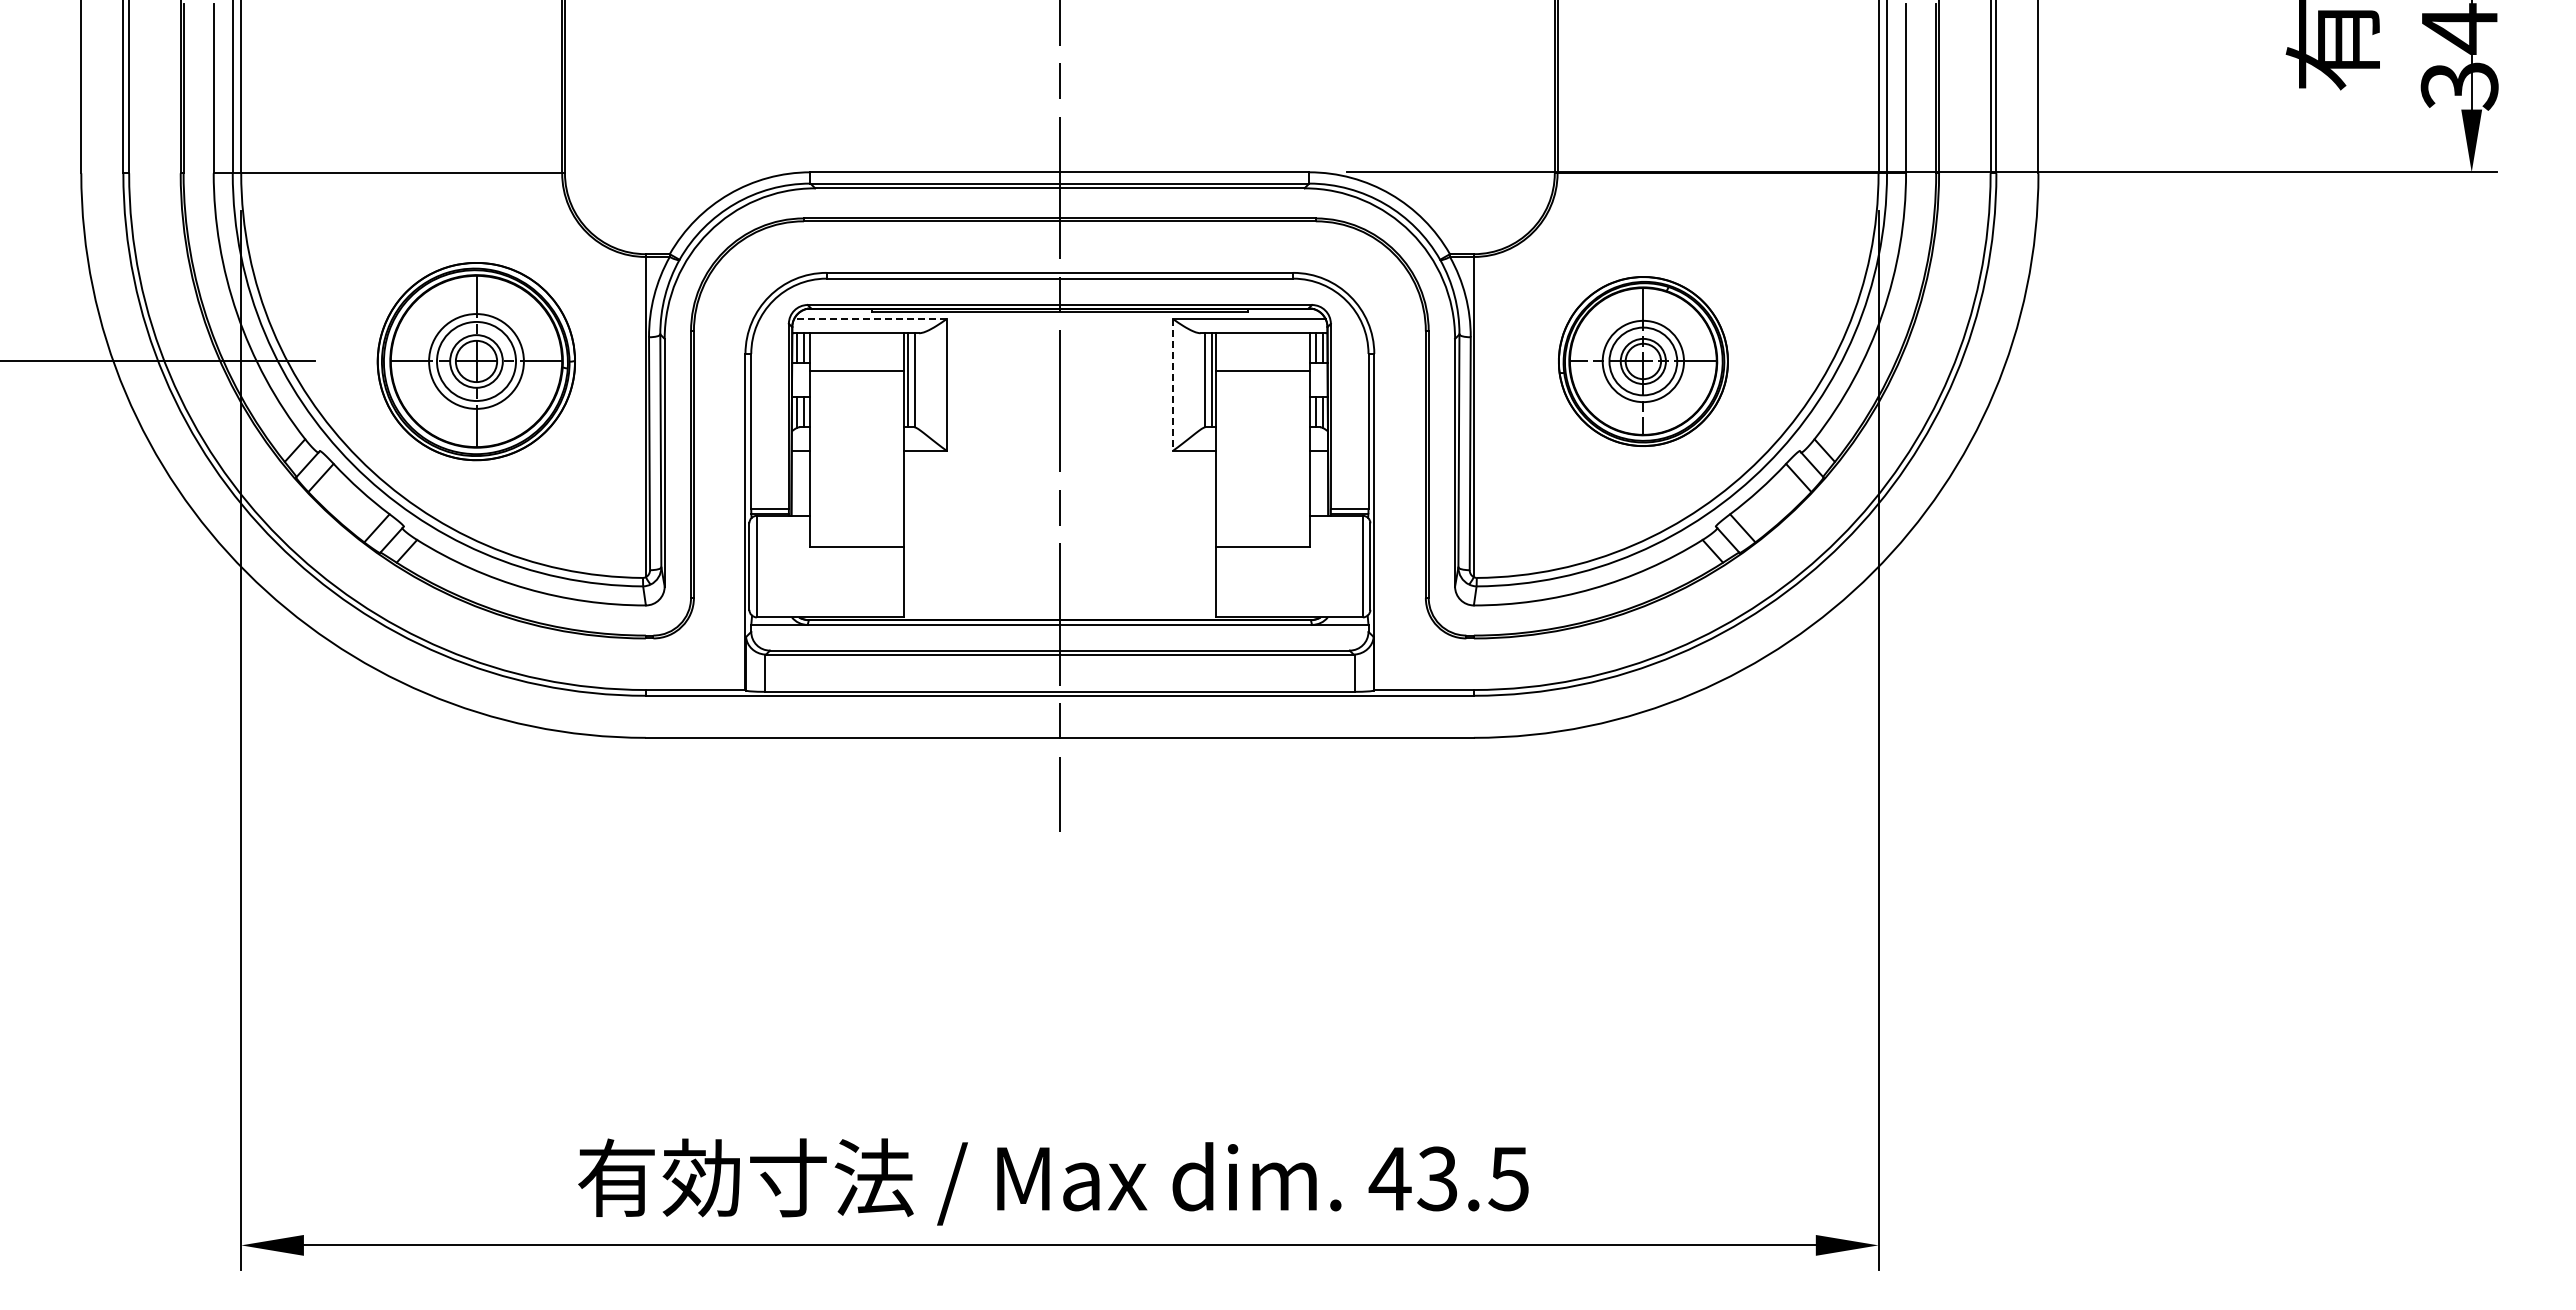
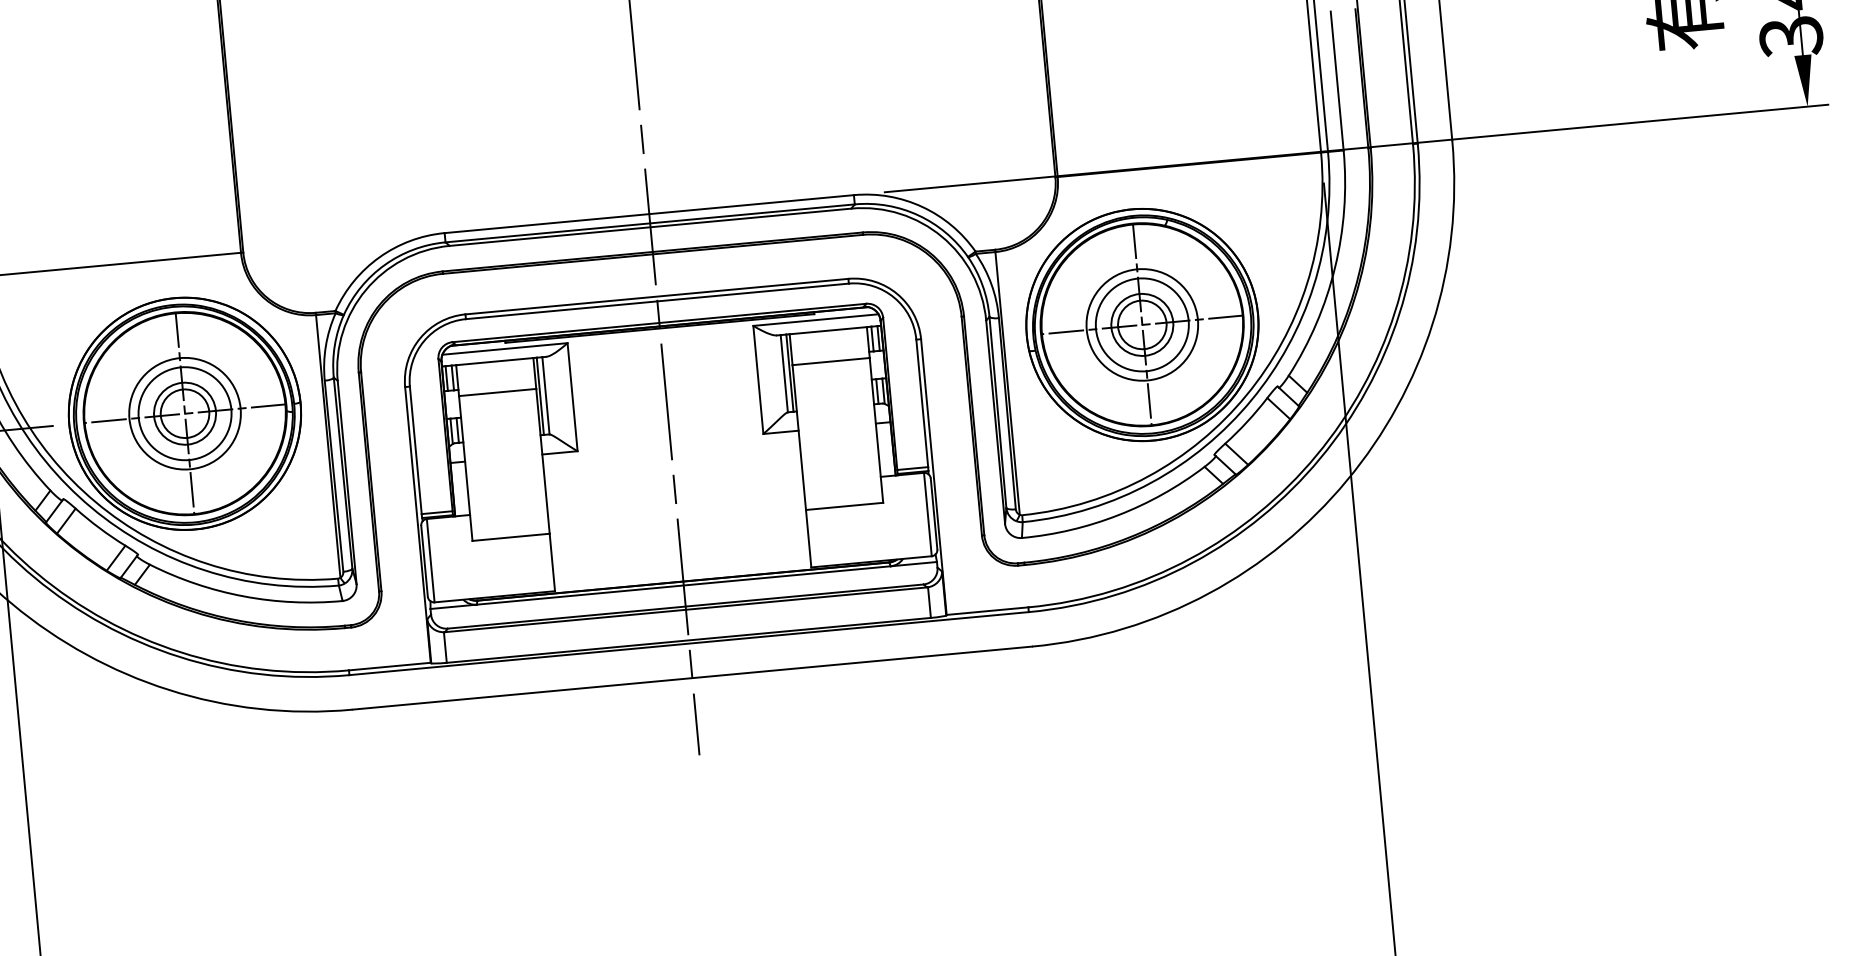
line: (869, 319) -> (504, 349), dashed -> solid
part: (476, 361) -> (185, 413), size x1.43
part: (1643, 361) -> (1142, 324), size x1.67
line: (1173, 384) -> (758, 379), dashed -> solid

